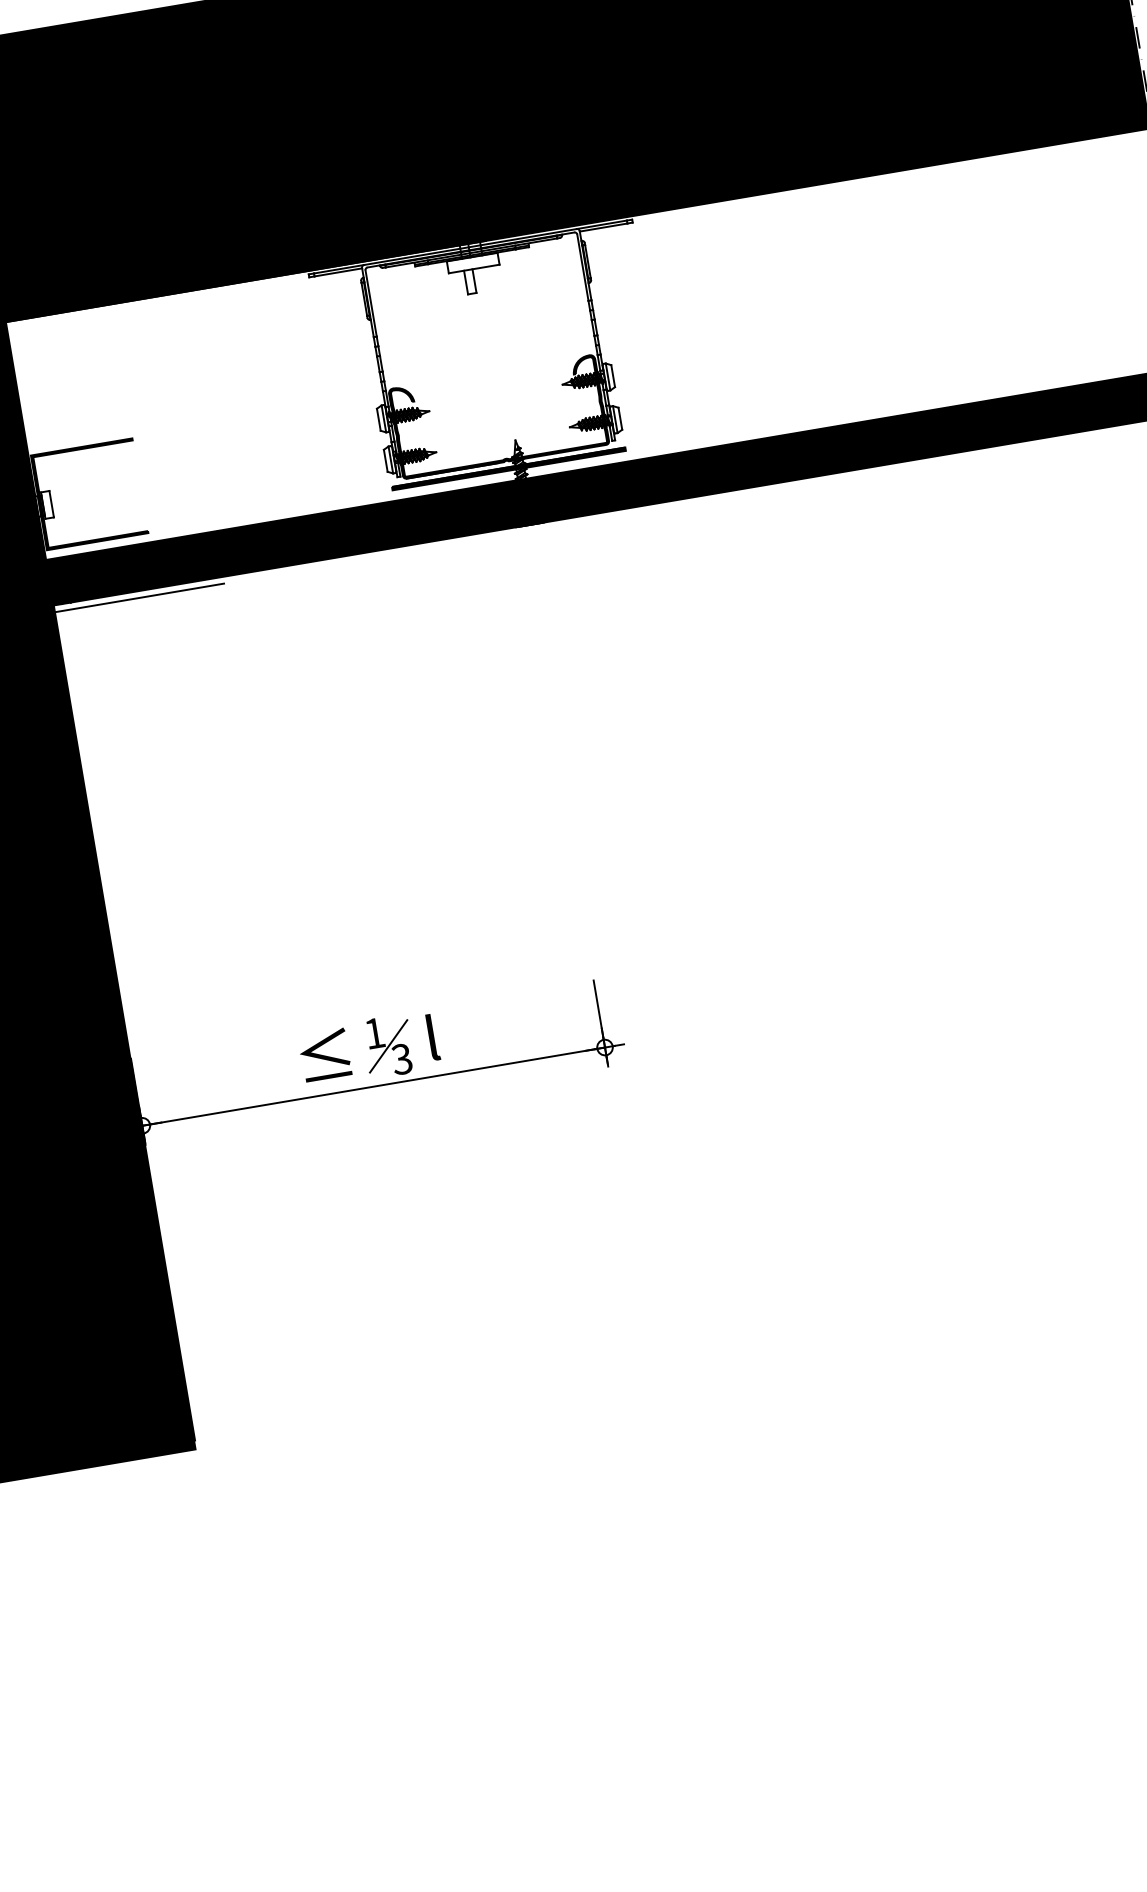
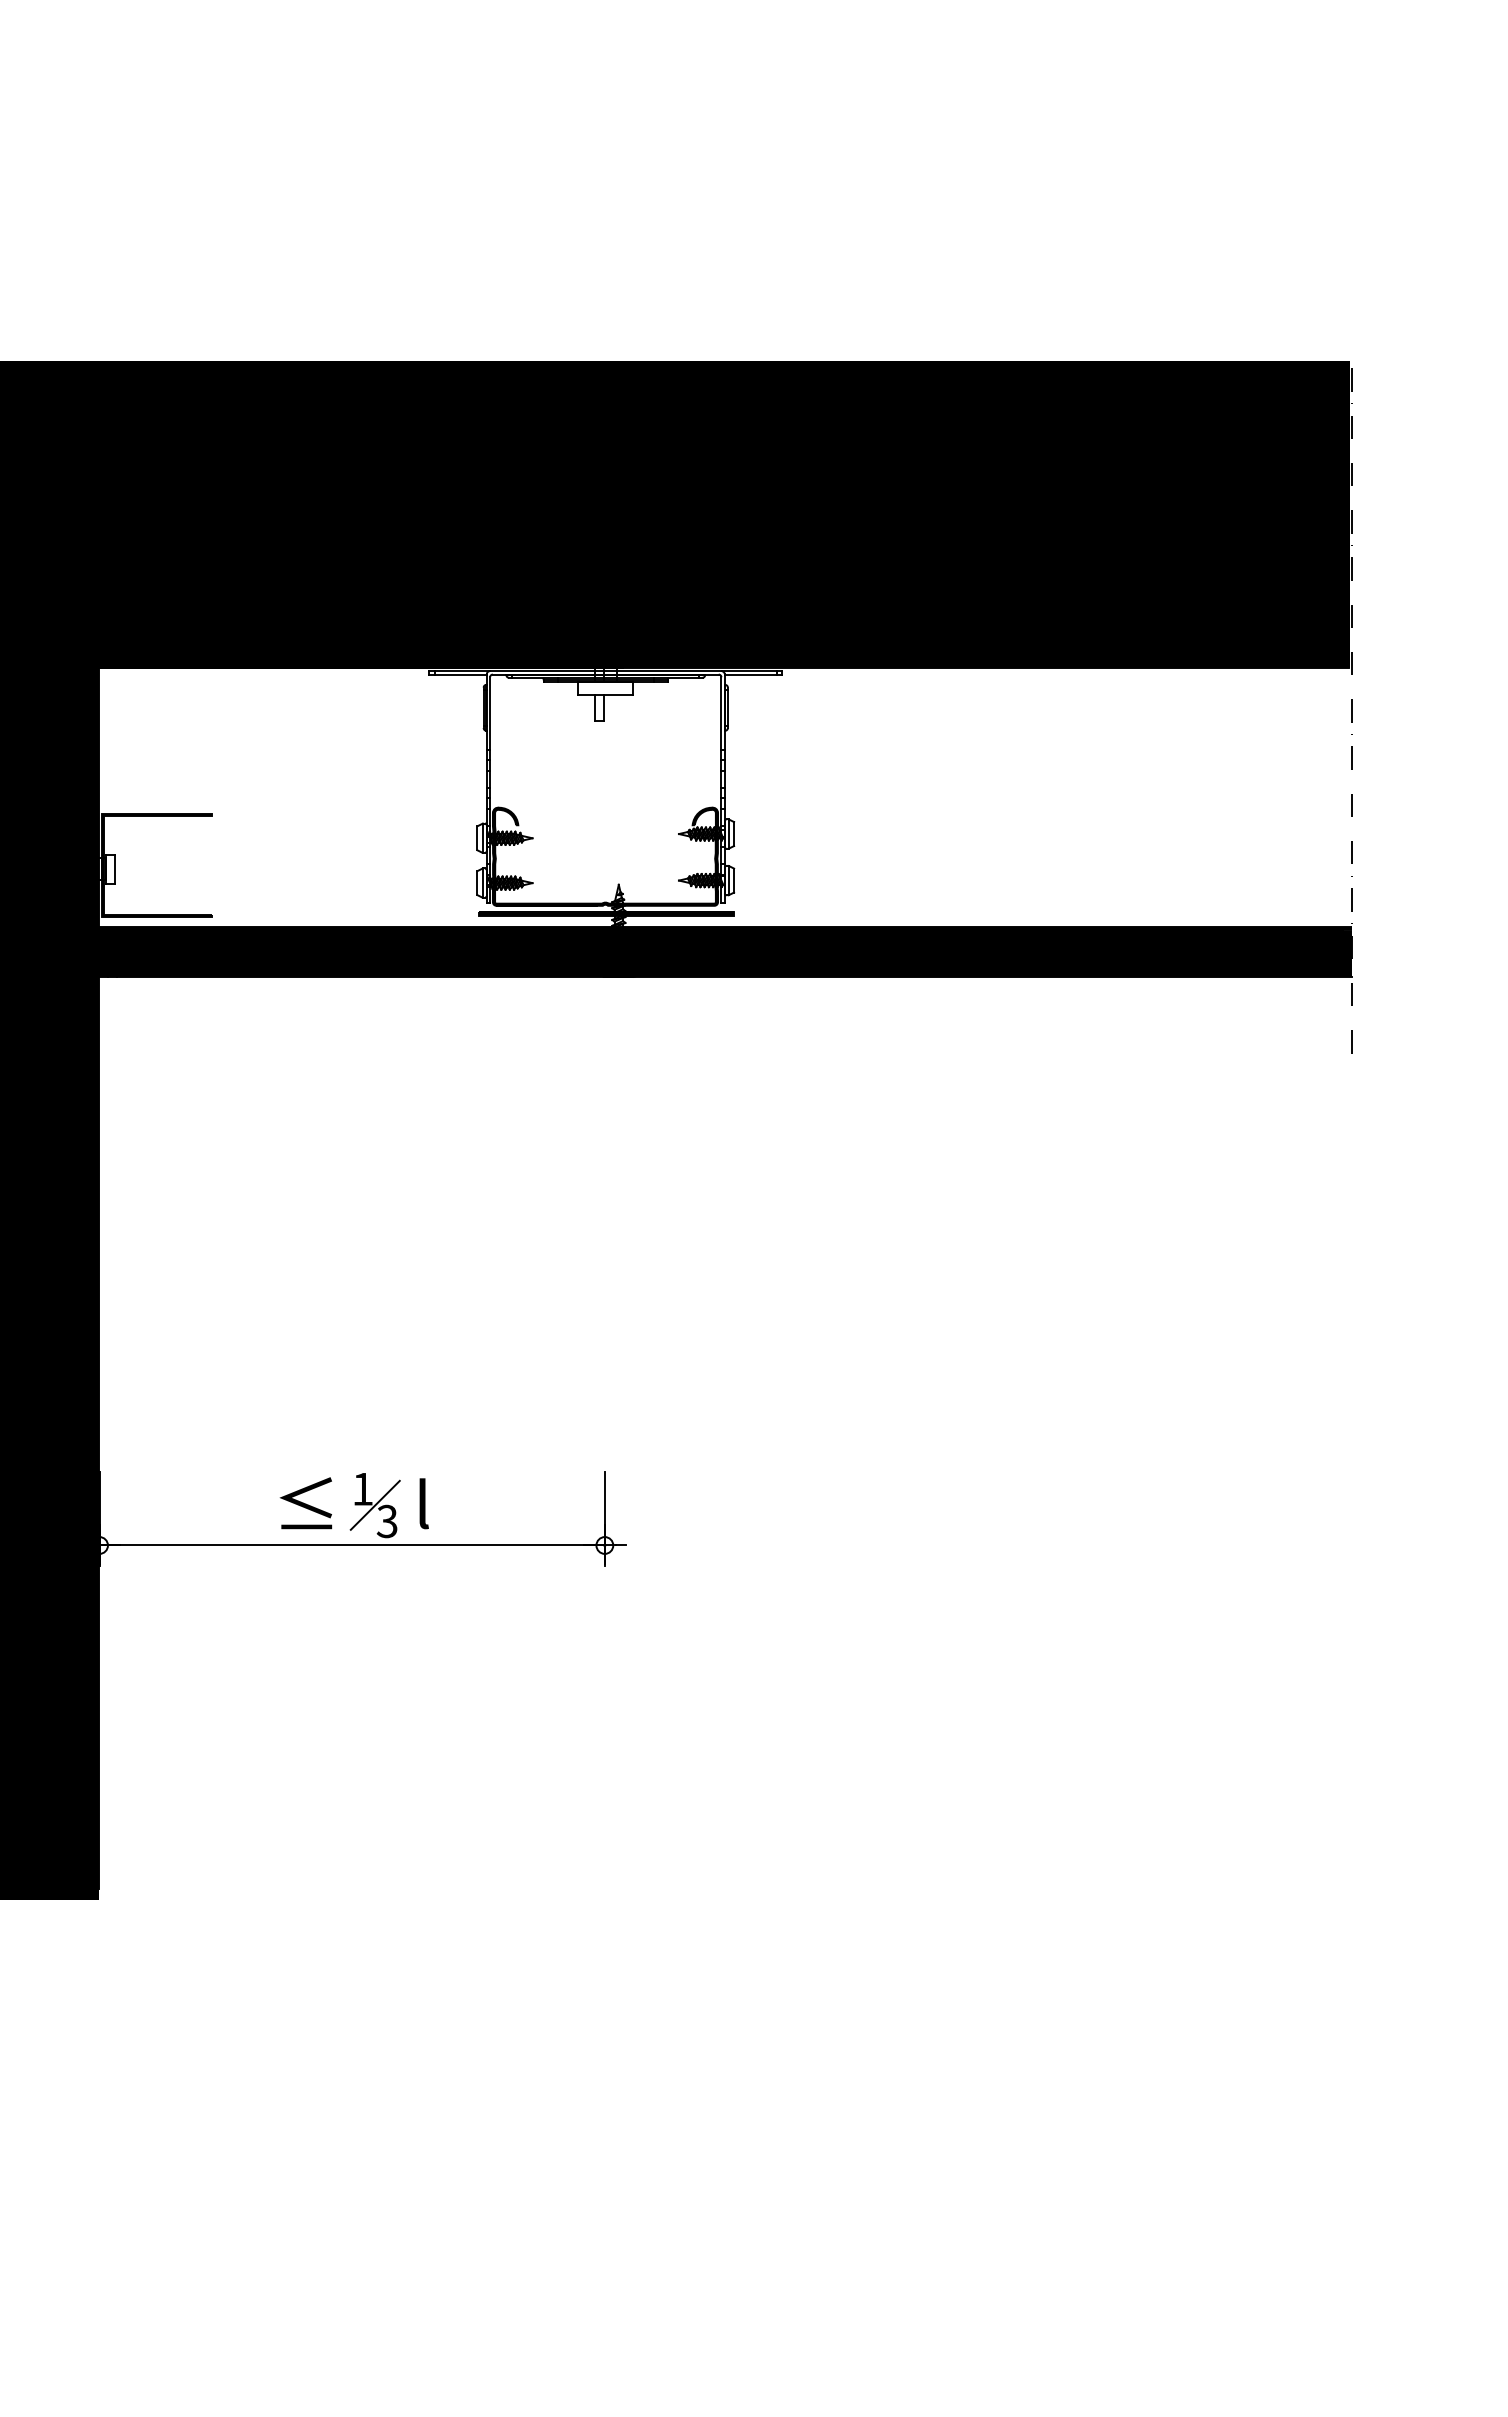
line: (138, 598) -> (190, 984), removed

